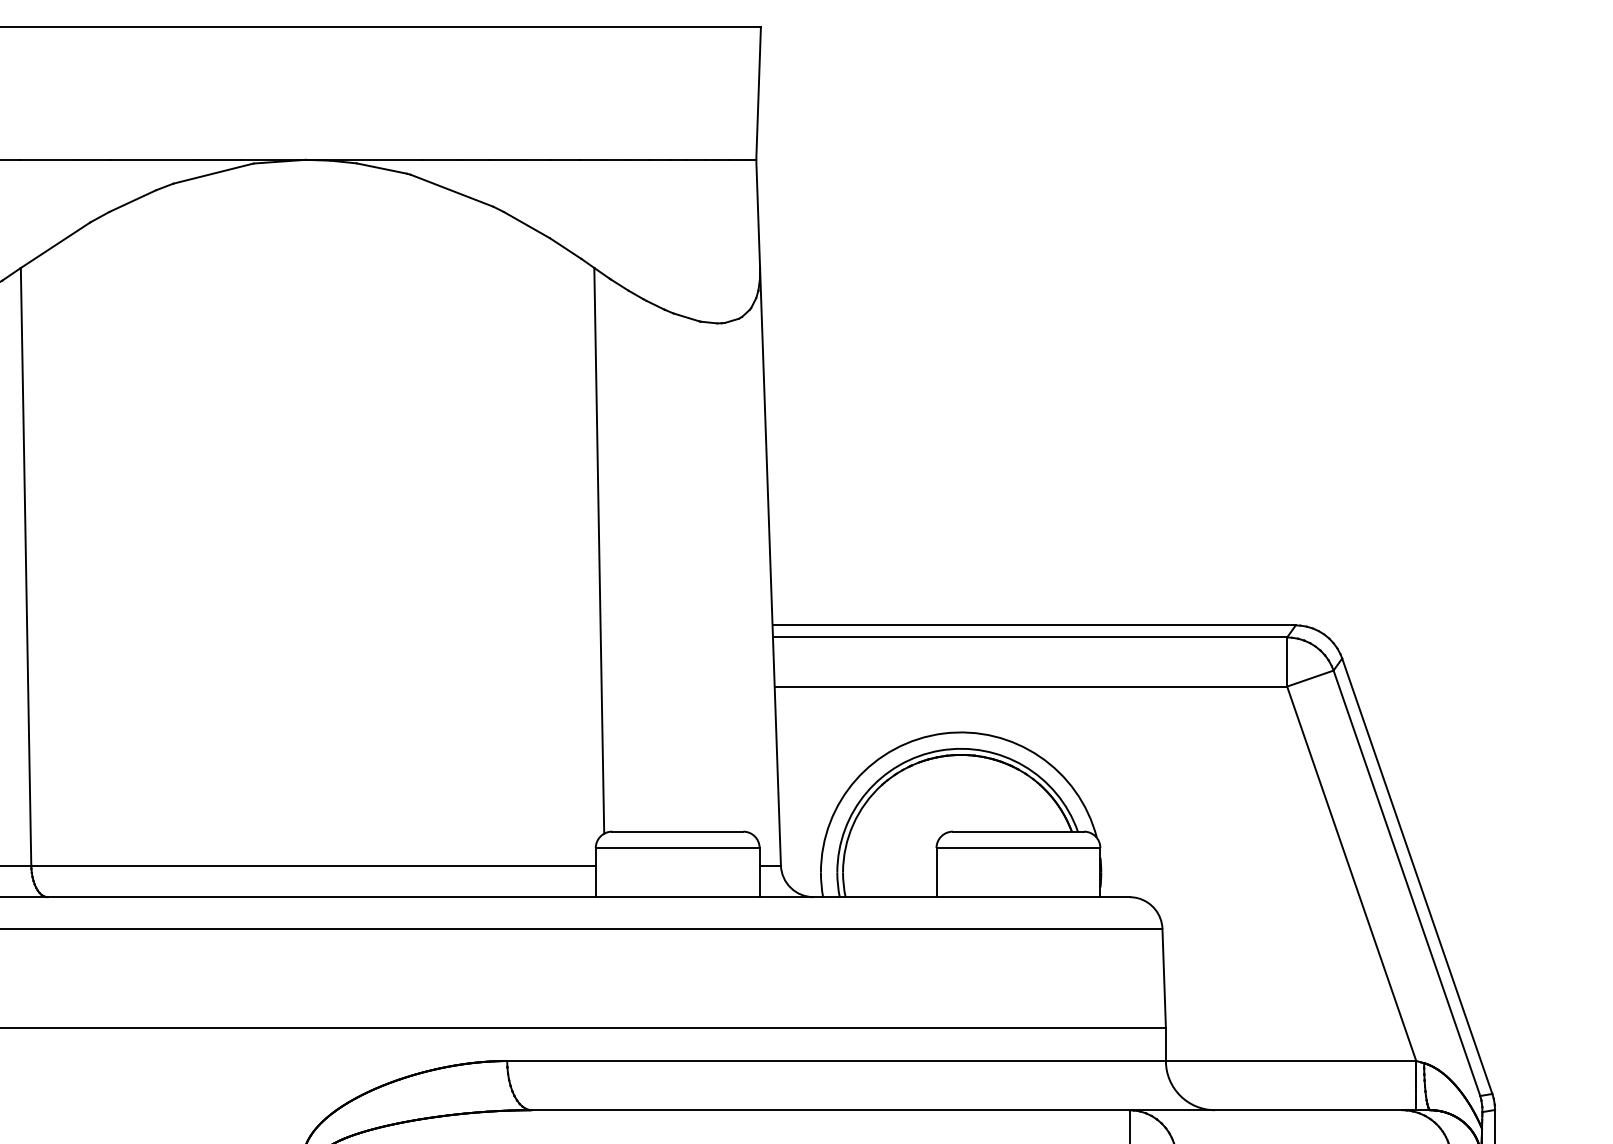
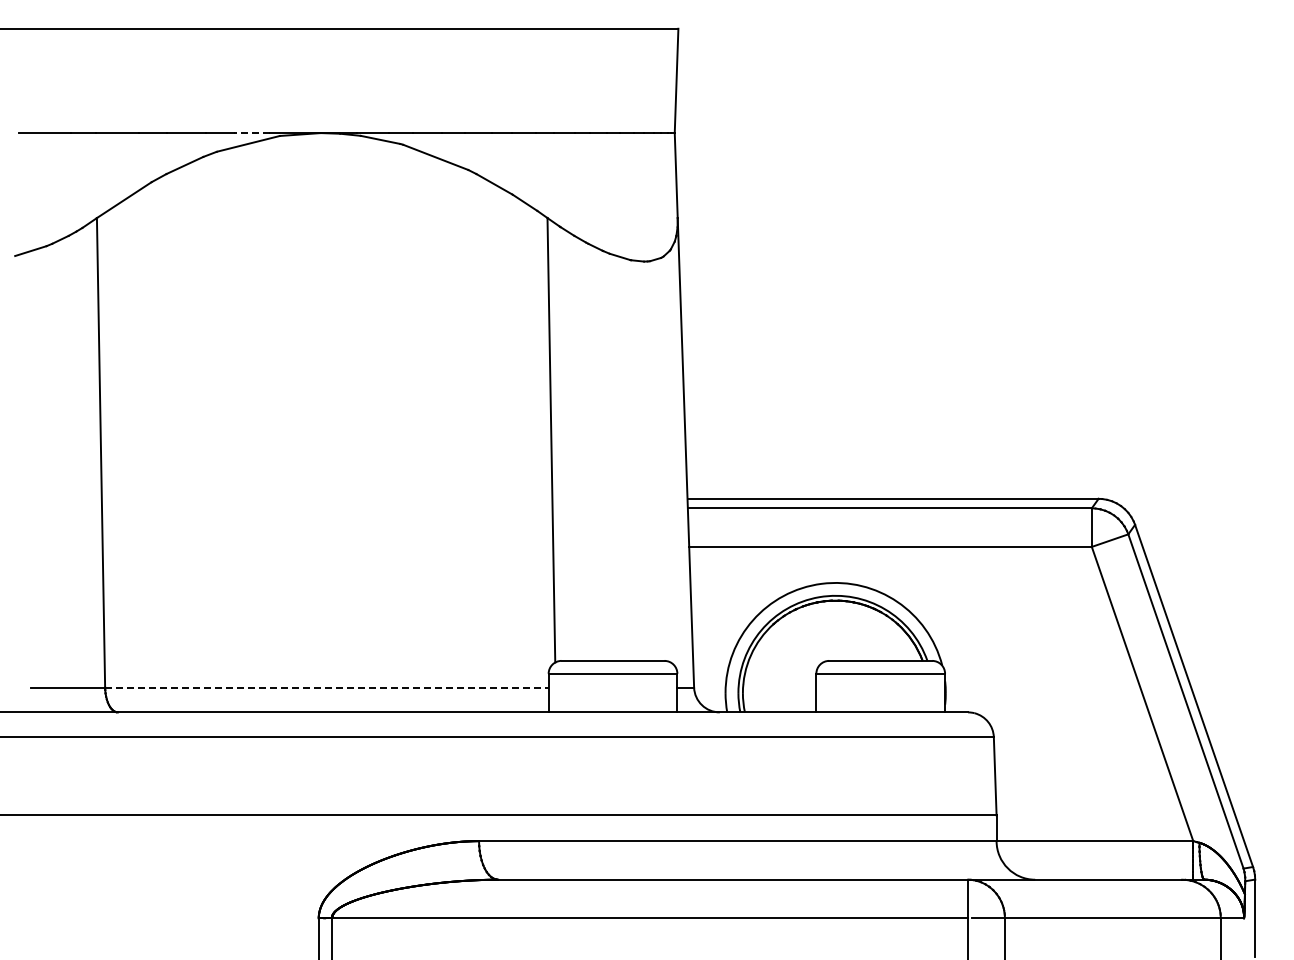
line: (217, 160) -> (251, 133), solid -> dashed
line: (313, 865) -> (326, 687), solid -> dashed

